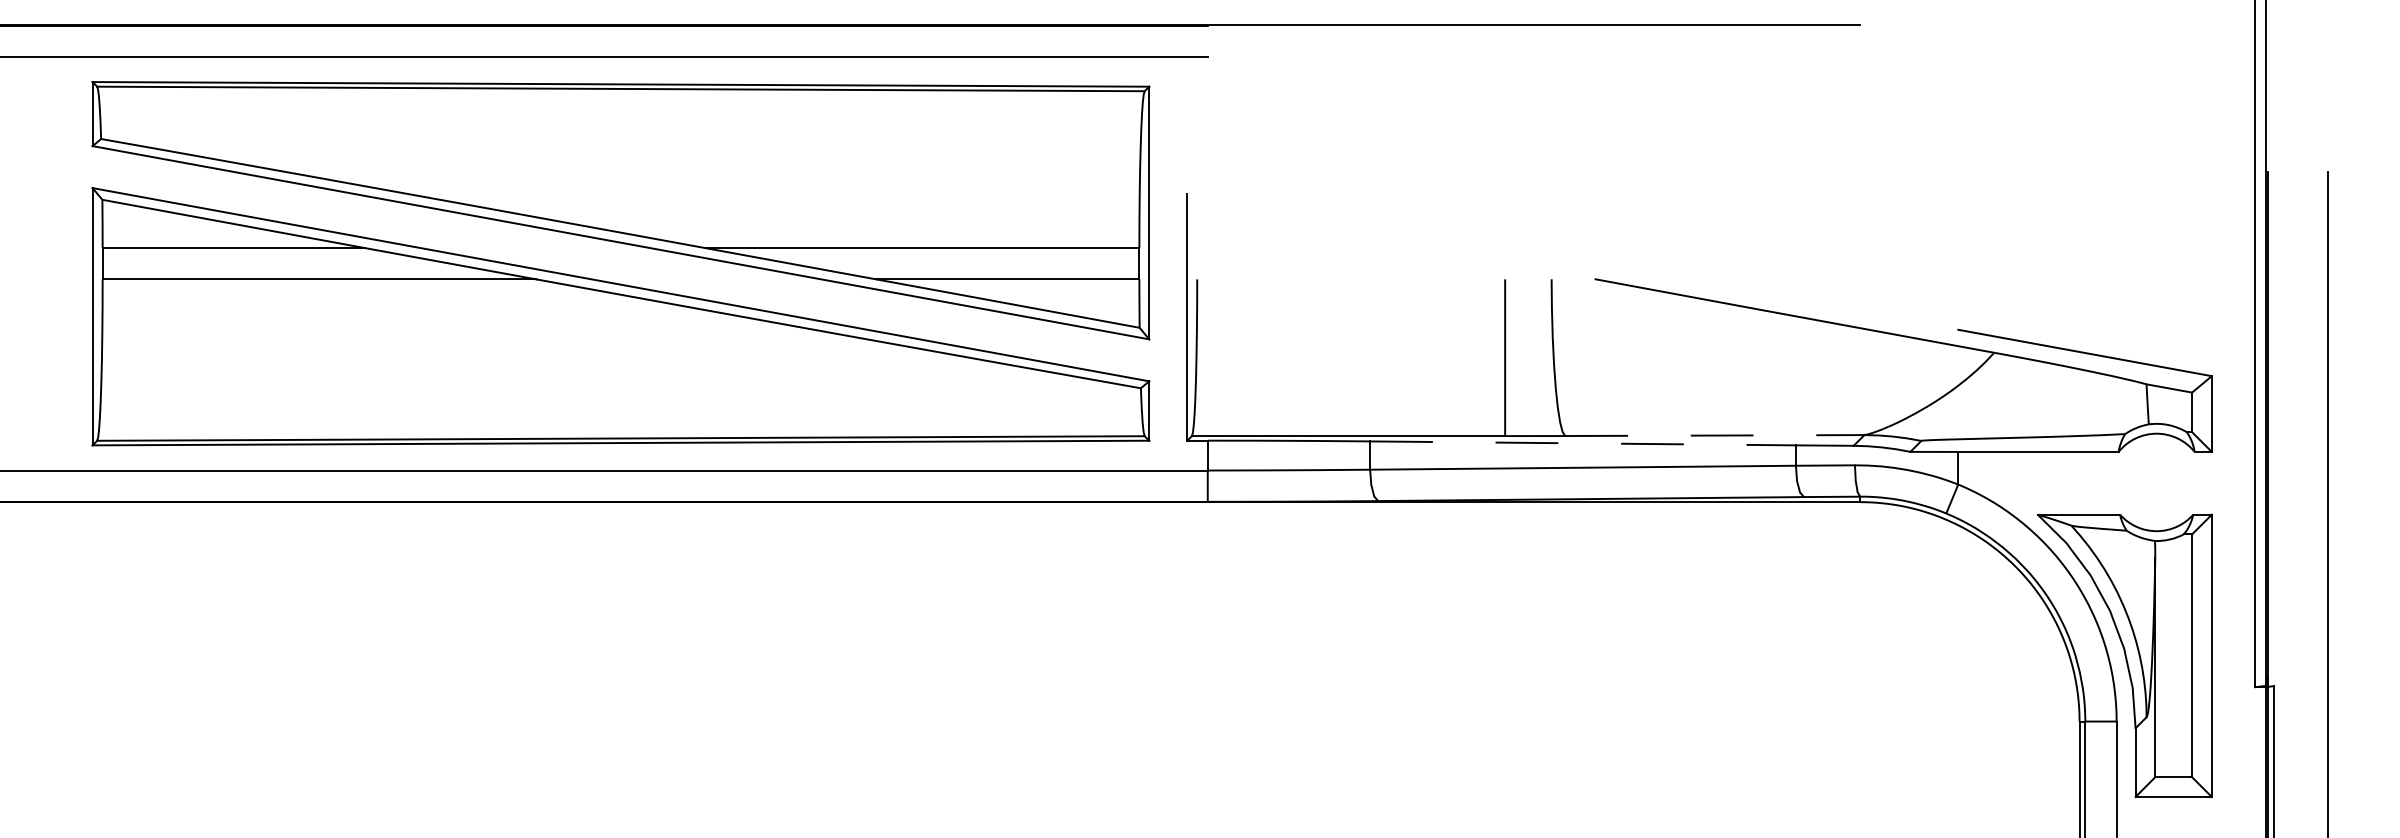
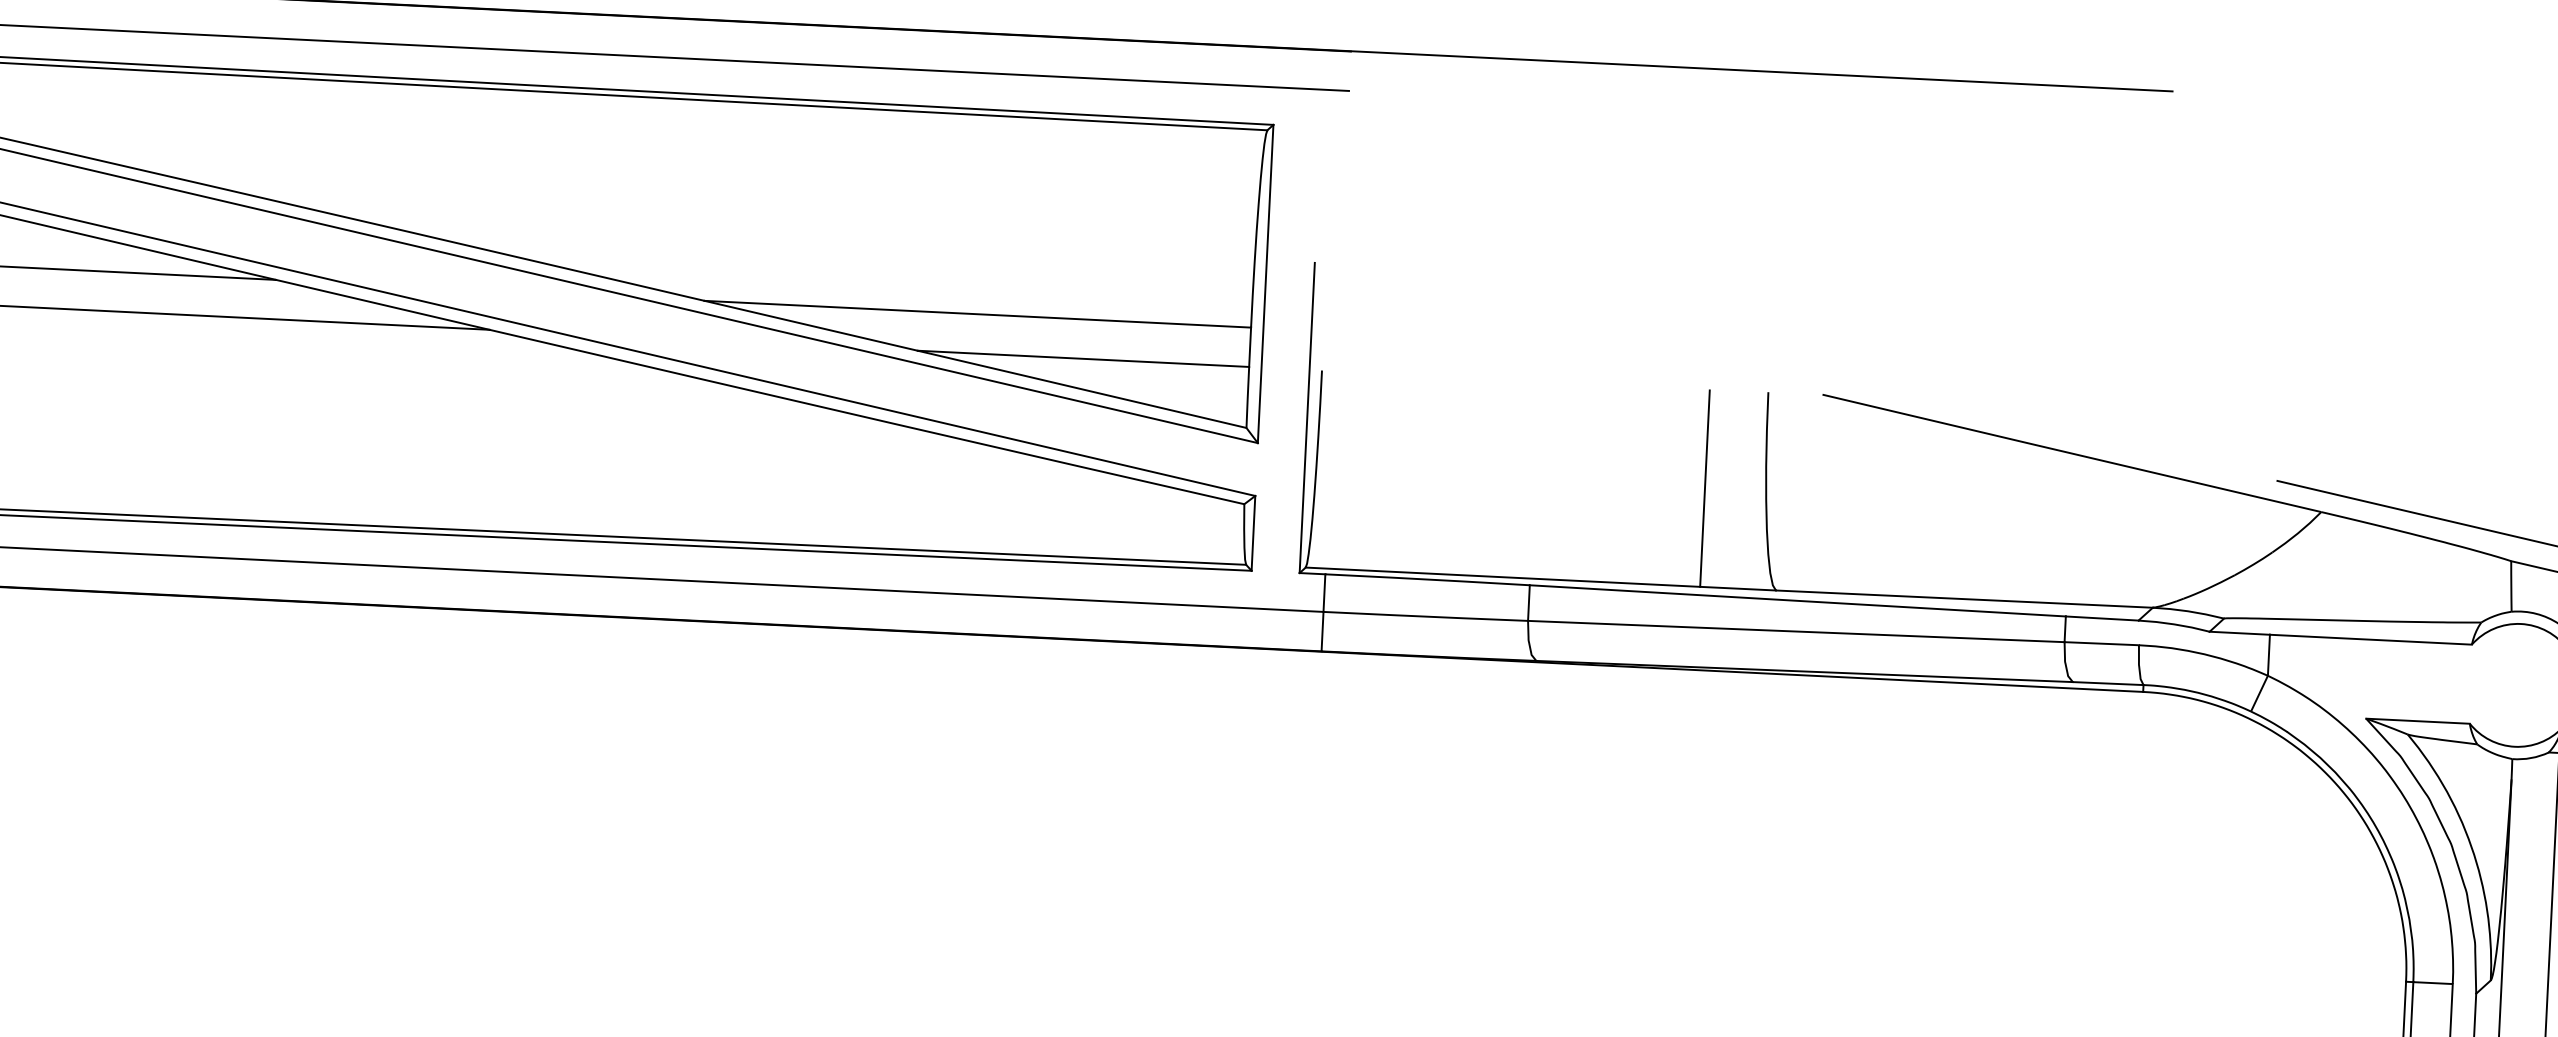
line: (1714, 435) -> (1963, 599), dashed -> solid
line: (1583, 443) -> (1798, 601), dashed -> solid

